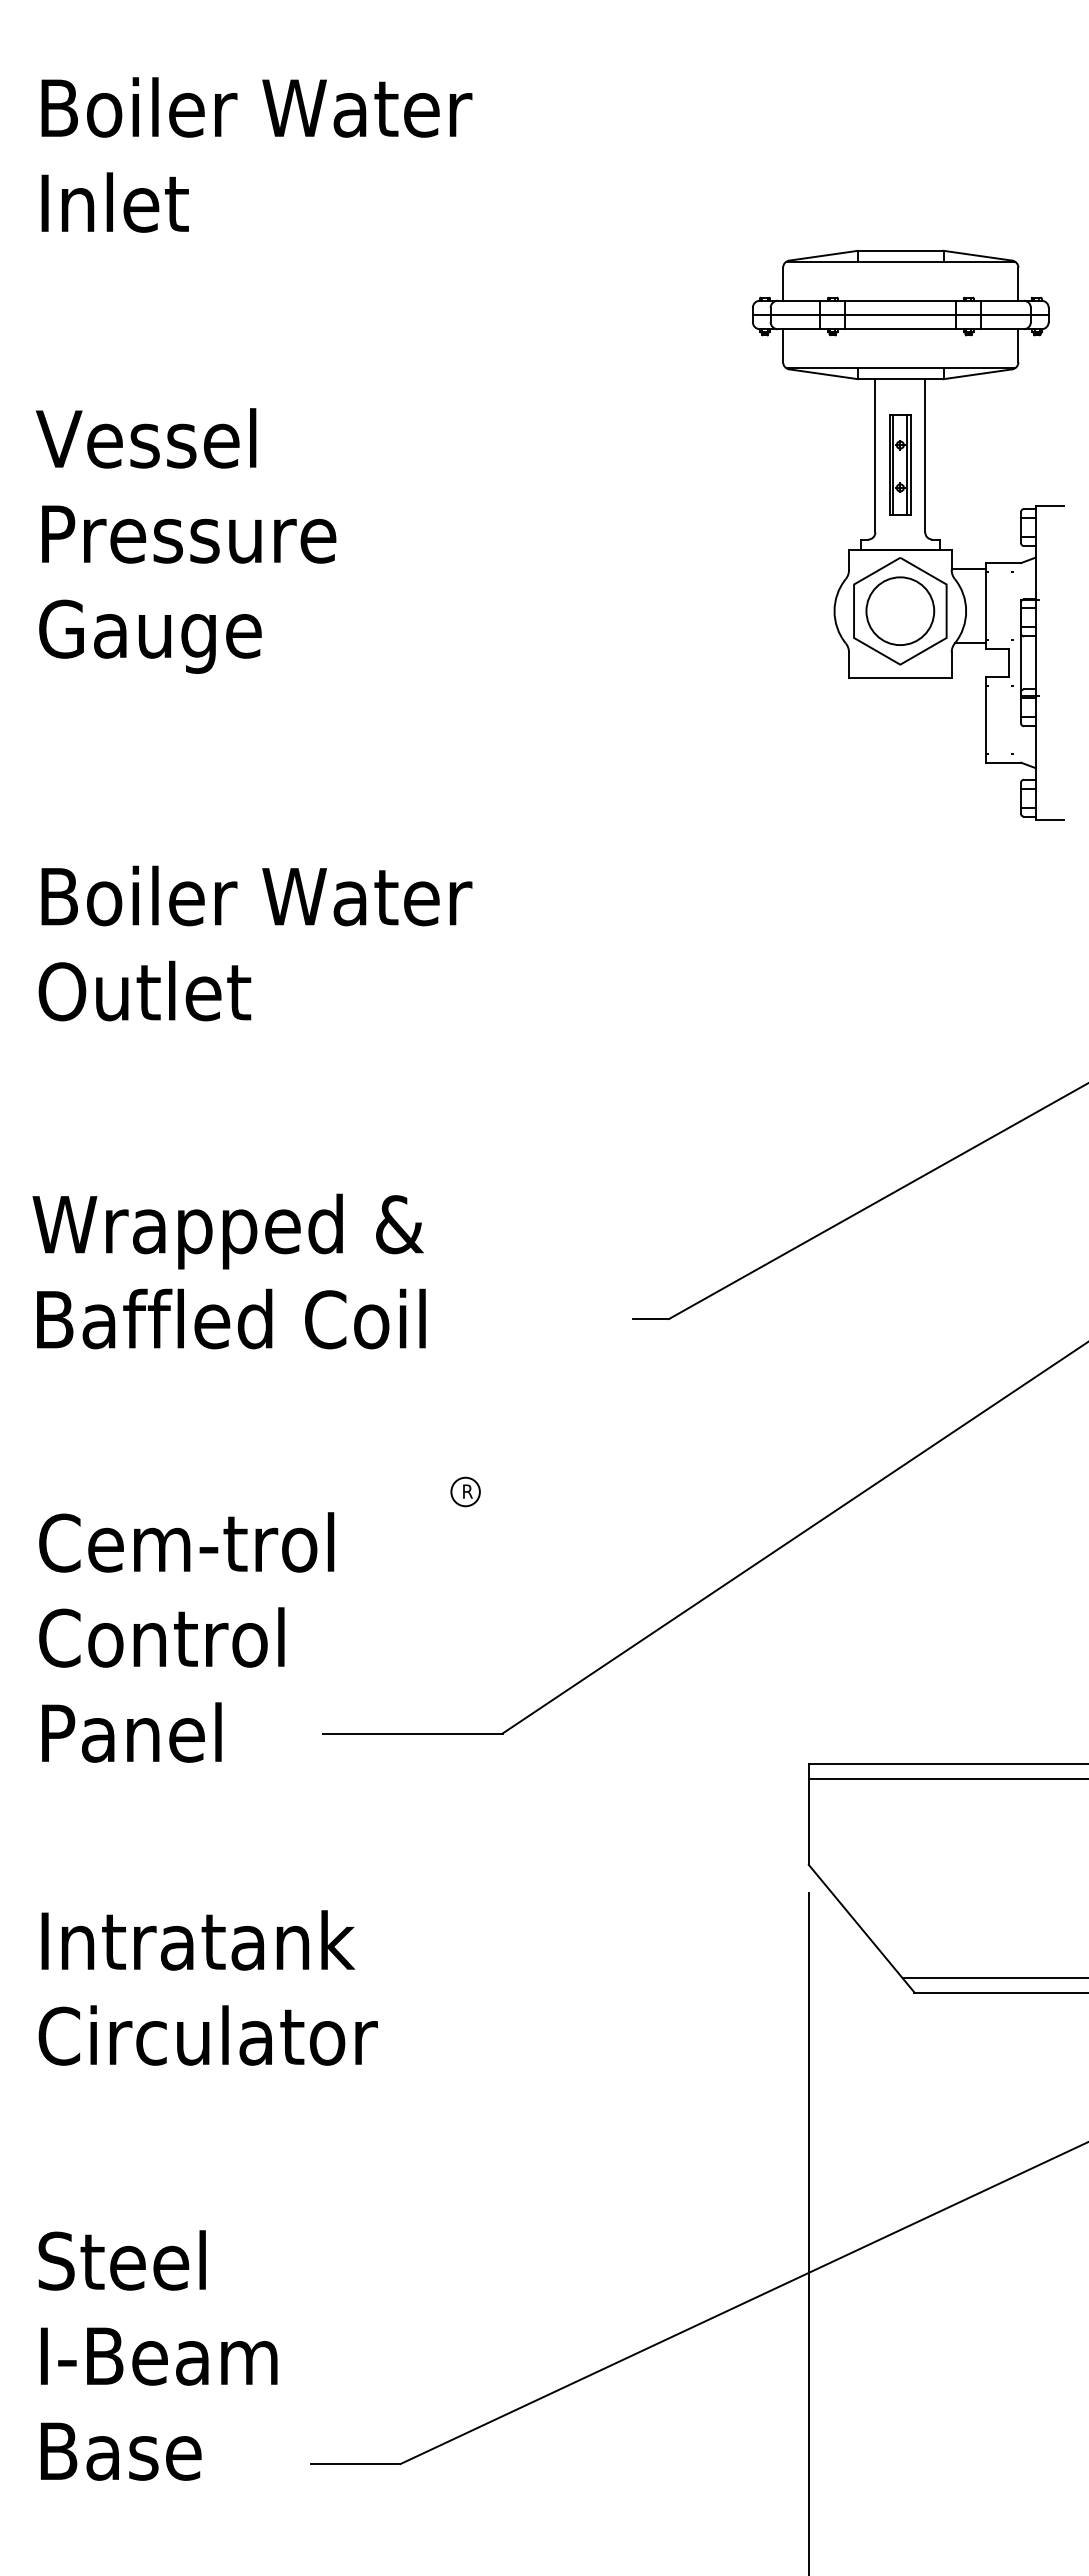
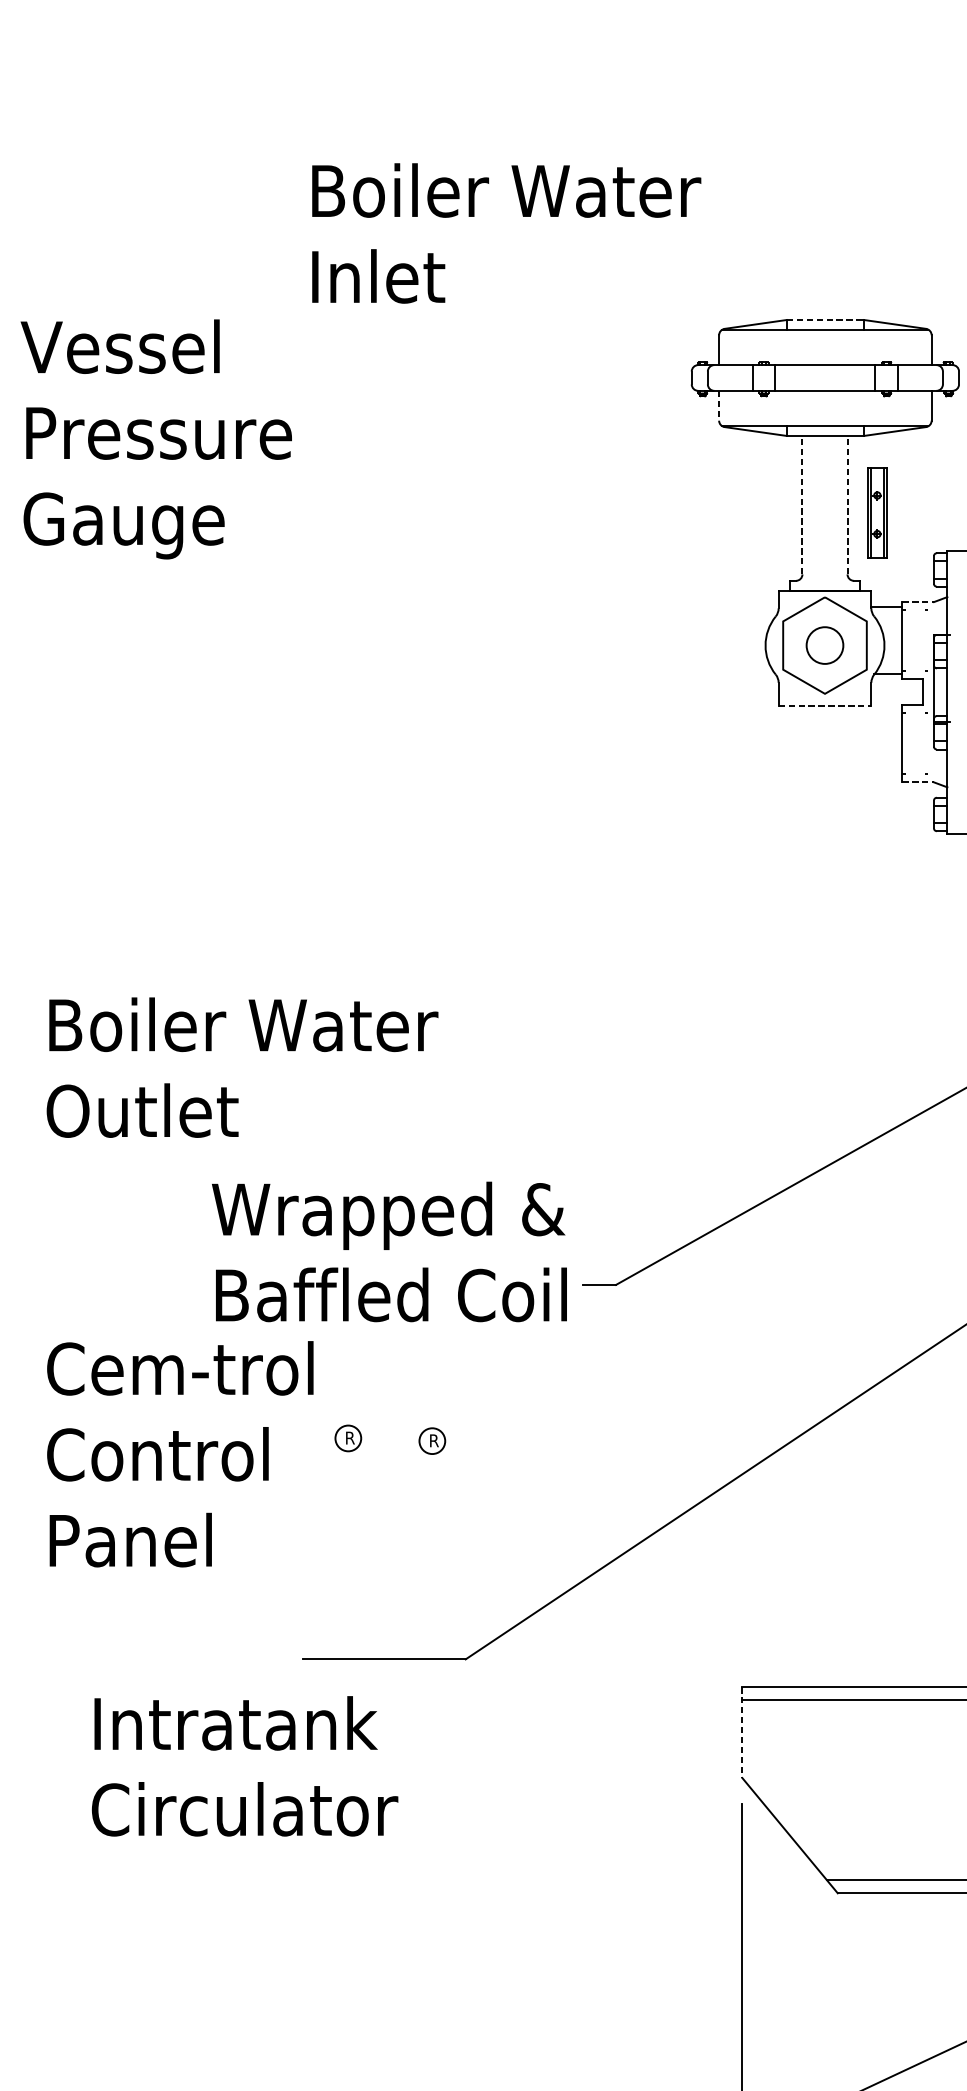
text: (256, 154) -> (506, 232), moved
line: (900, 250) -> (825, 319), solid -> dashed
line: (900, 315) -> (825, 378), removed
line: (783, 345) -> (719, 405), solid -> dashed
line: (875, 455) -> (802, 504), solid -> dashed
line: (925, 455) -> (847, 504), solid -> dashed
part: (900, 464) -> (877, 513), moved
text: (186, 540) -> (156, 438), moved
line: (1003, 563) -> (918, 602), solid -> dashed
circle: (900, 611) -> (825, 645), size x0.6
line: (900, 677) -> (825, 705), solid -> dashed
line: (1003, 762) -> (918, 782), solid -> dashed
text: (255, 943) -> (242, 1067), moved
text: (228, 1271) -> (388, 1251), moved
part: (372, 1488) -> (348, 1438), added
text: (186, 1637) -> (180, 1454), moved
line: (808, 1815) -> (742, 1733), solid -> dashed
text: (207, 1987) -> (244, 1765), moved

